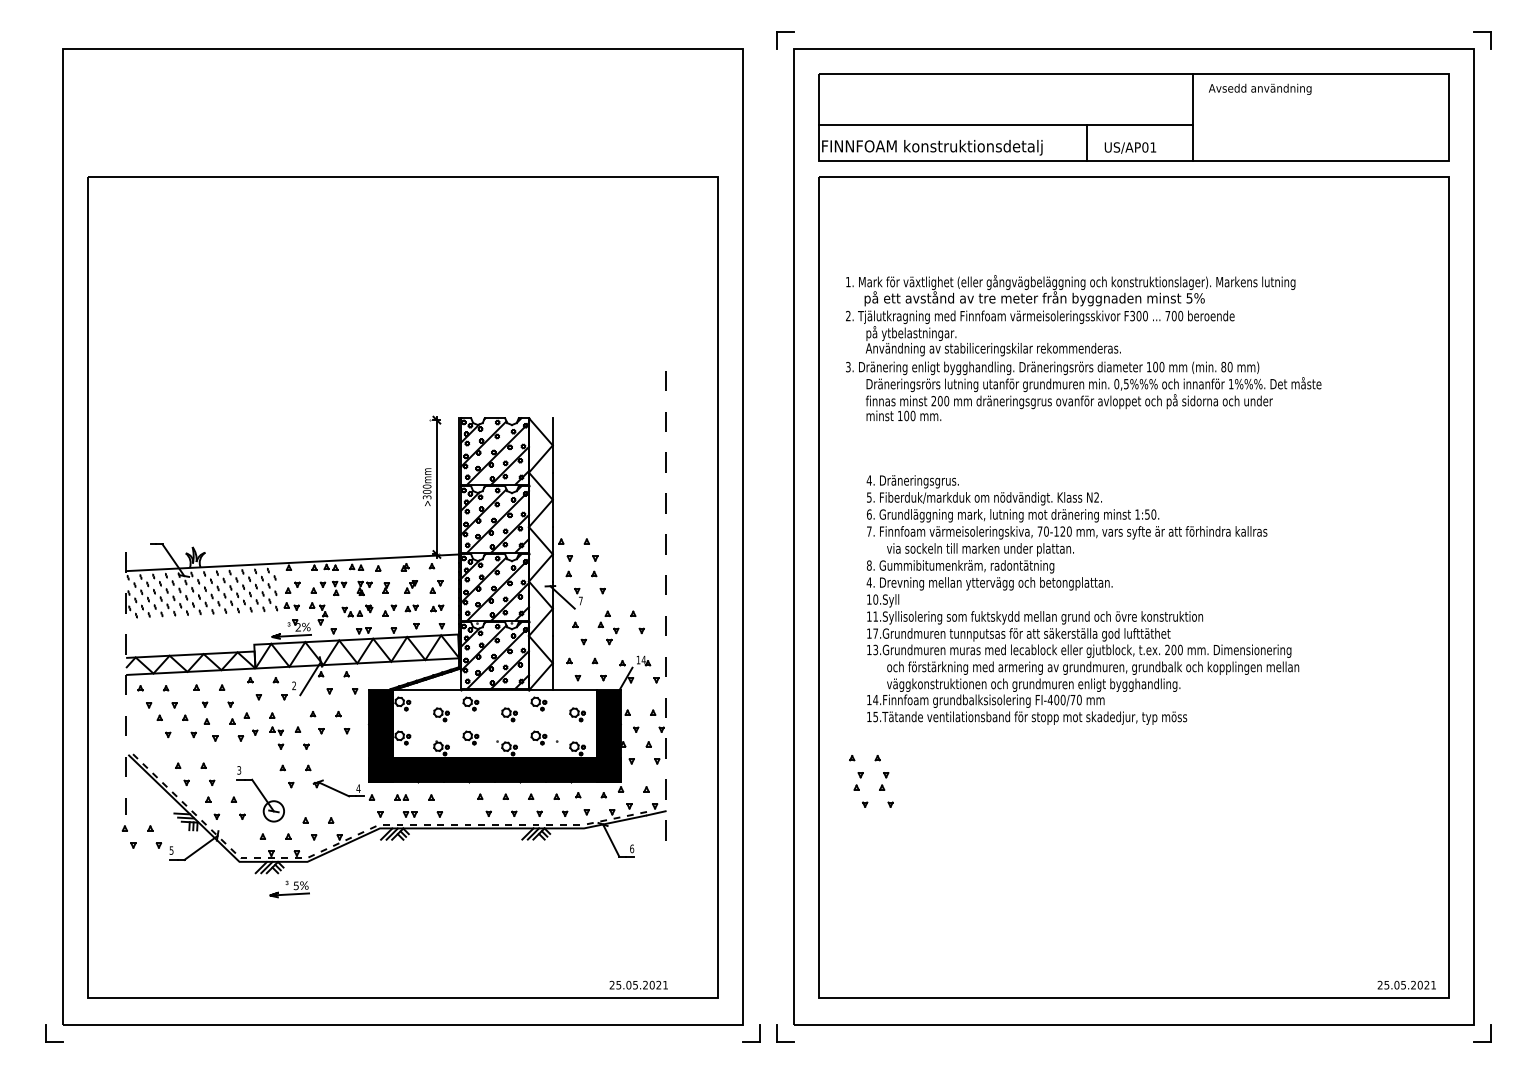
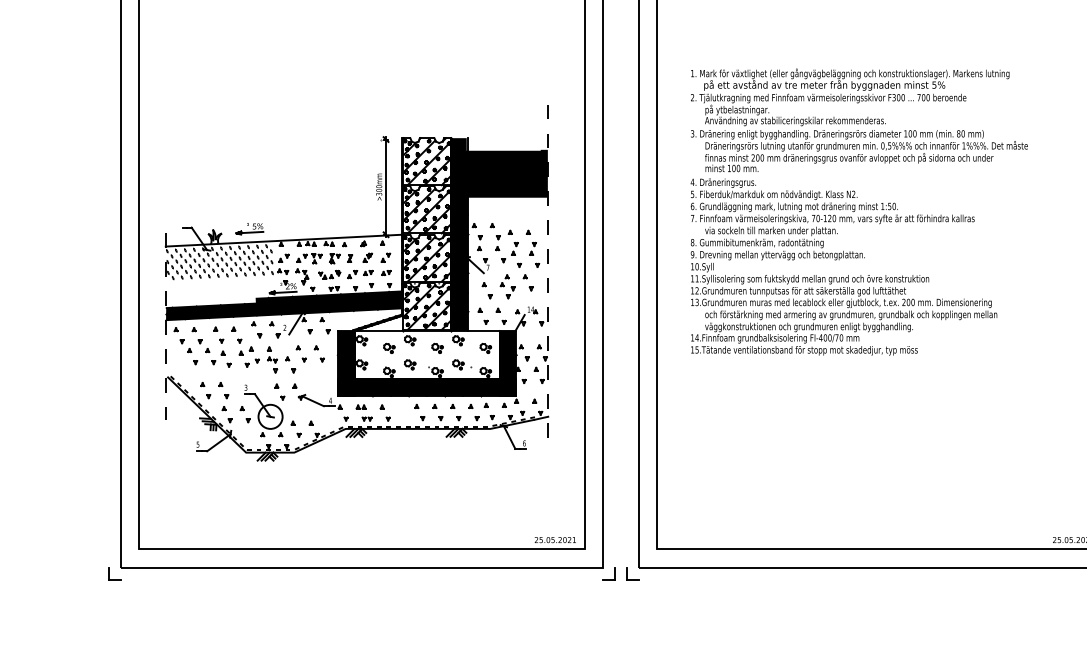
text: (1083, 348) -> (859, 120), moved
fill: (597, 554) -> (499, 234), added
text: (868, 582) -> (692, 254), 4. -> 9.
text: (875, 633) -> (696, 290), 17.Grundmuren -> 12.Grundmuren
fill: (292, 654) -> (283, 305), added
part: (862, 776) -> (517, 245), moved
circle: (273, 811) -> (270, 416), size x1.67
part: (147, 831) -> (180, 431), removed
part: (289, 889) -> (249, 229), moved
text: (638, 984) -> (555, 539), moved

